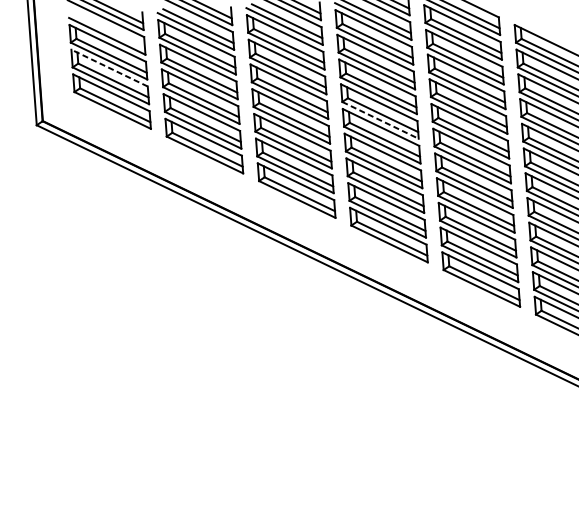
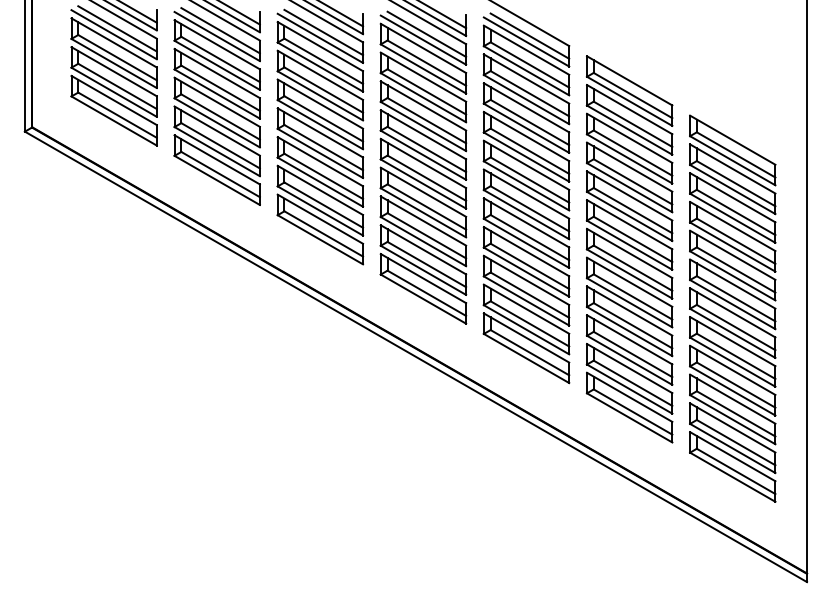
line: (109, 30) -> (117, 28), added
line: (109, 67) -> (113, 71), dashed -> solid
line: (380, 120) -> (423, 155), dashed -> solid

